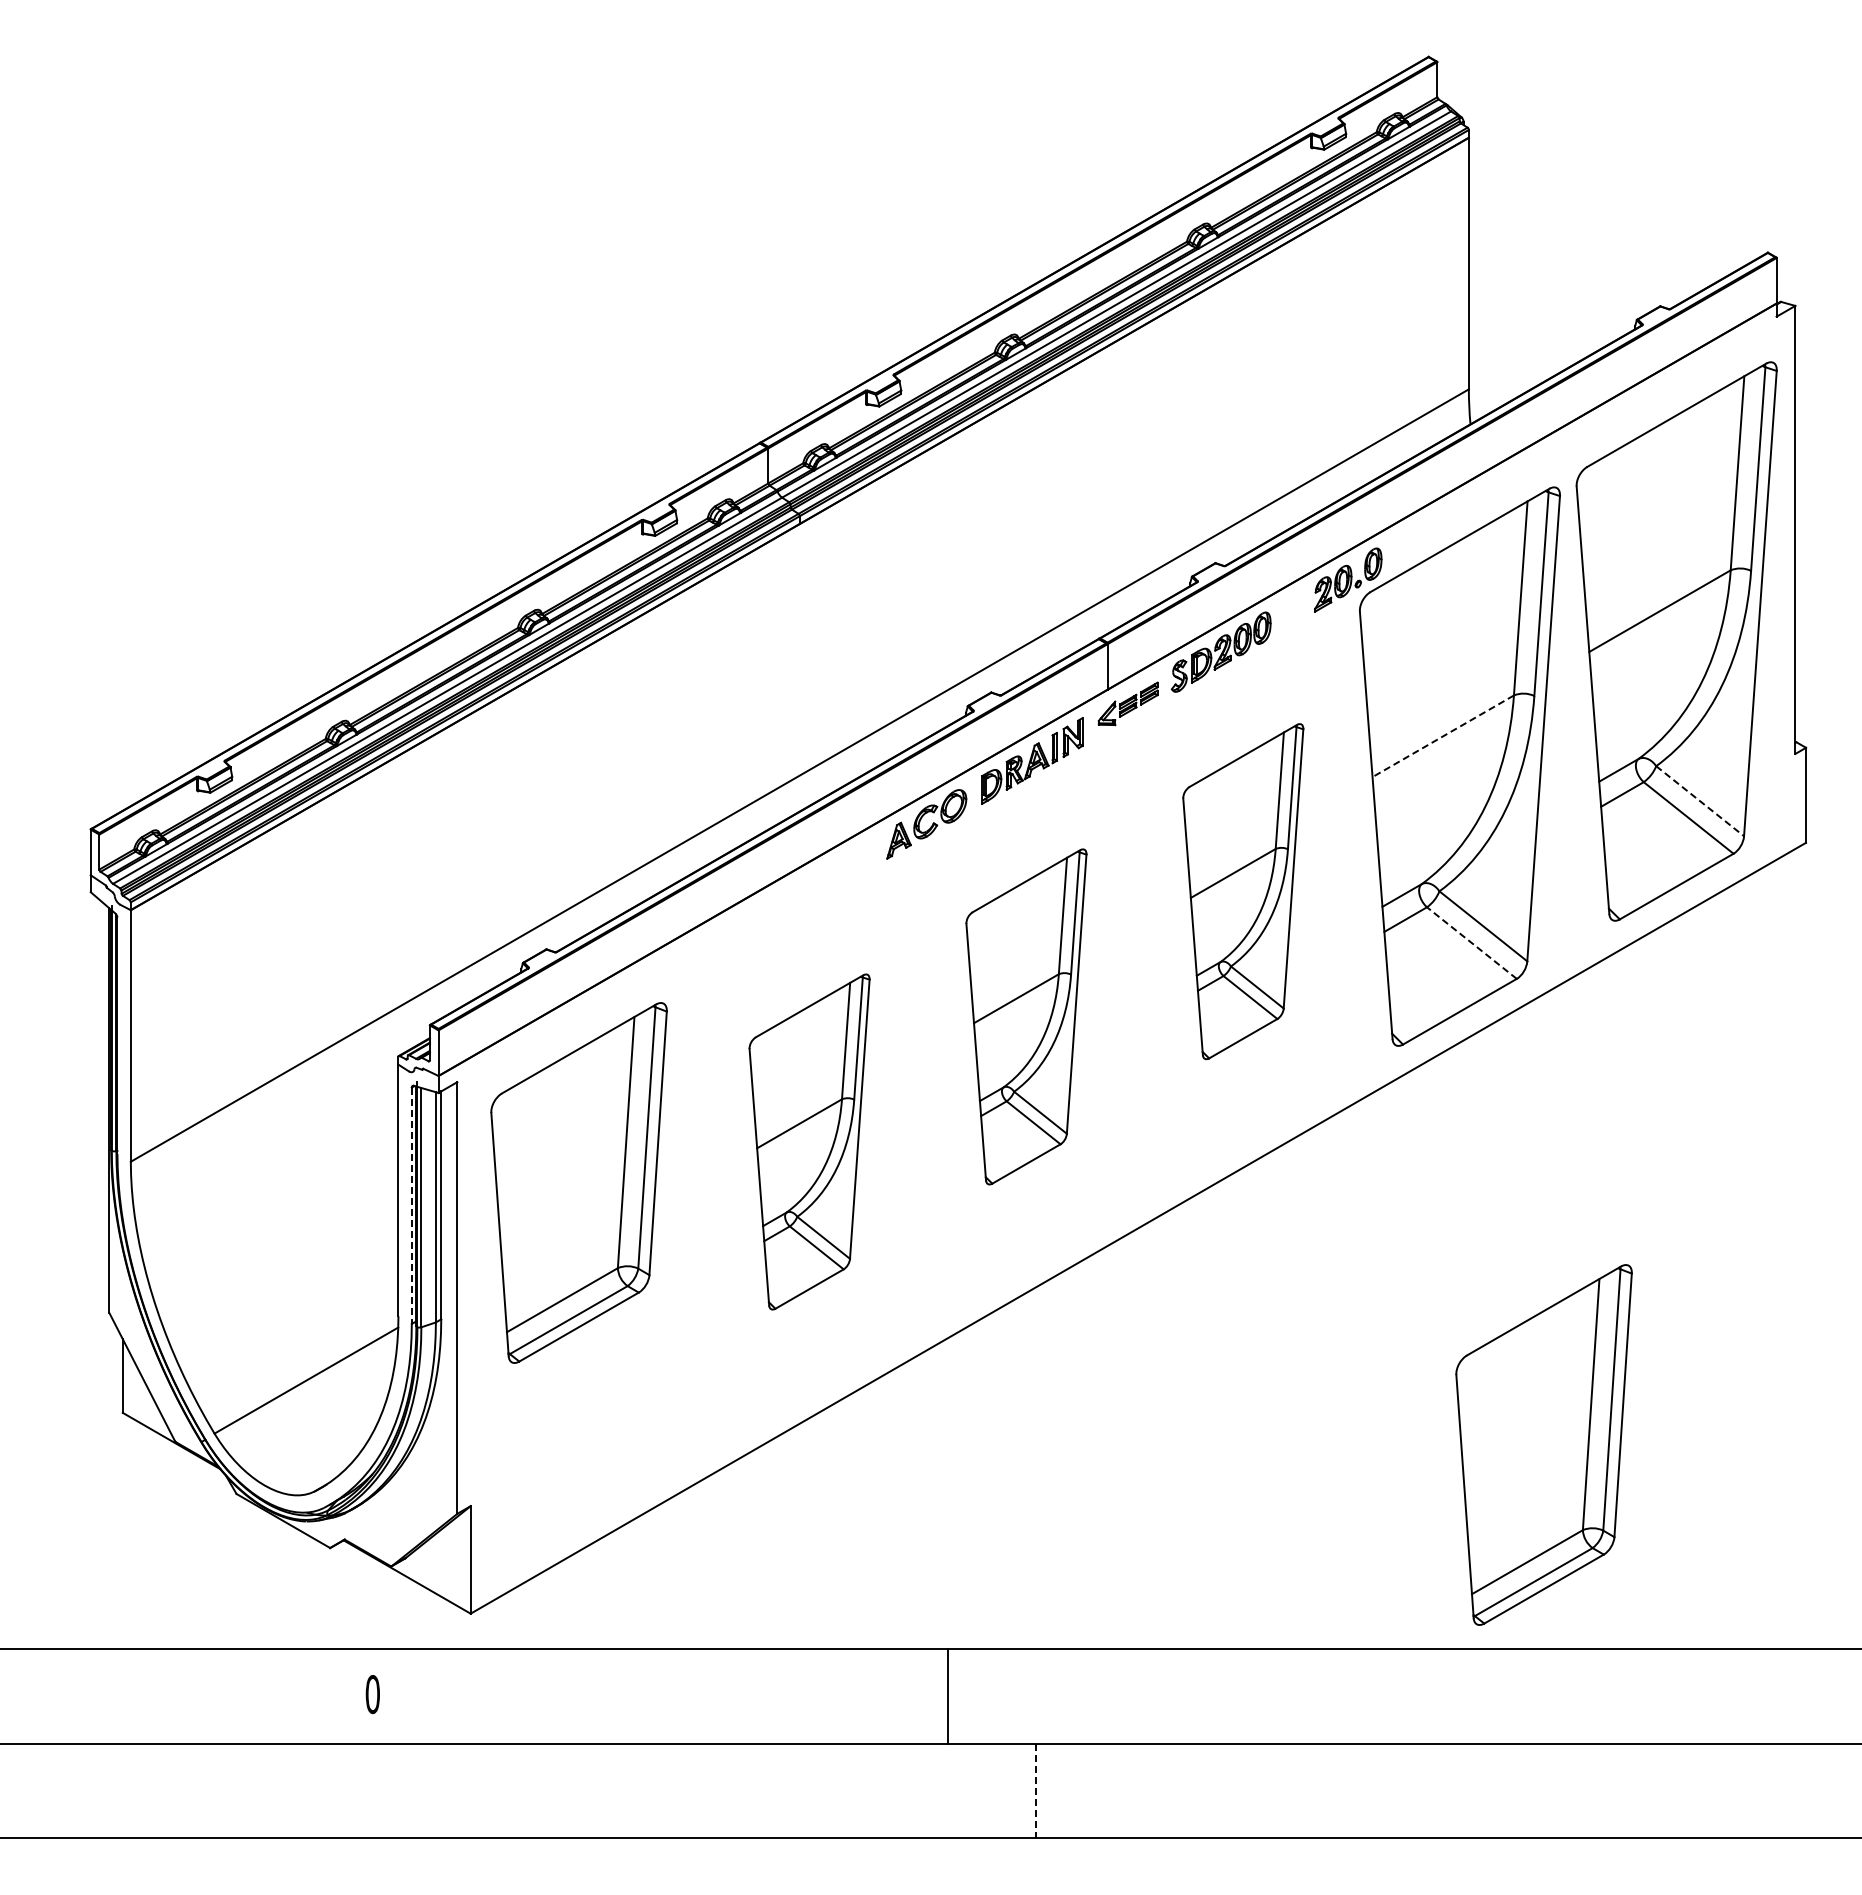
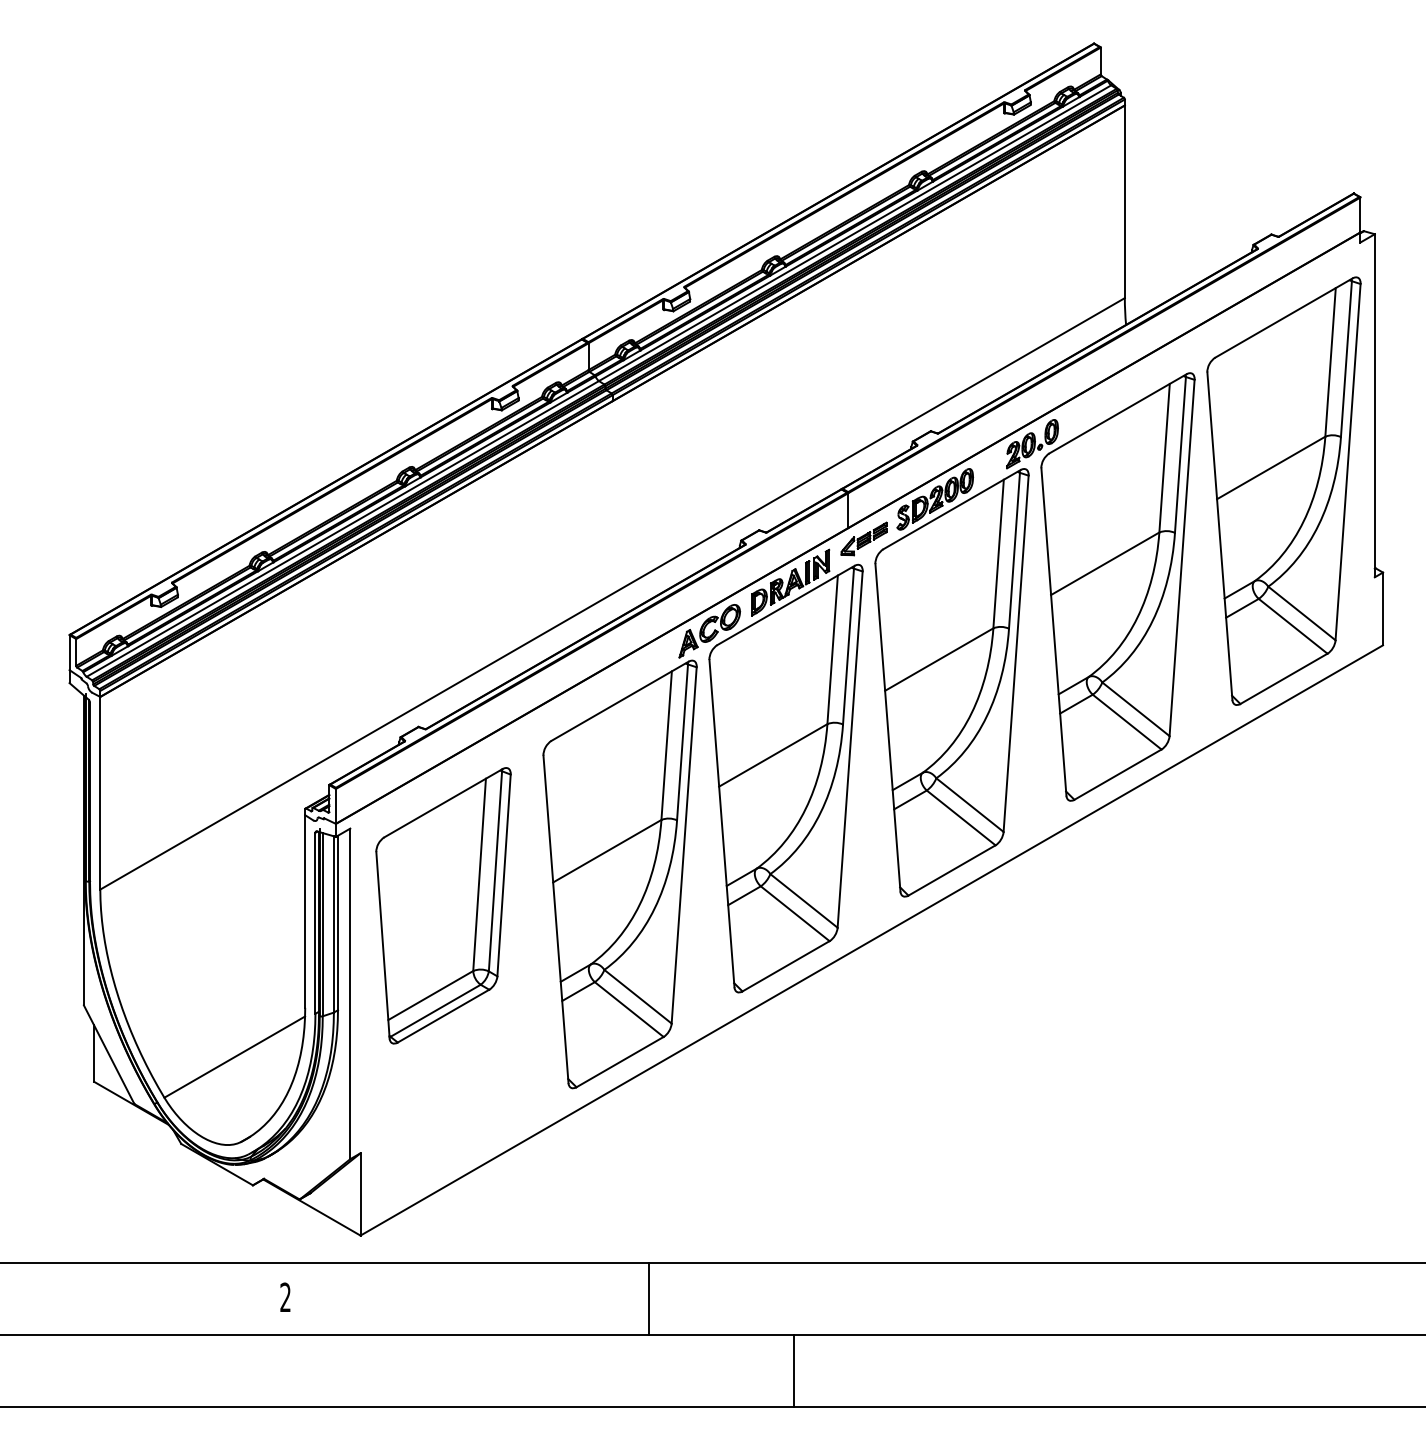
line: (1443, 736) -> (1105, 563), dashed -> solid
line: (1700, 801) -> (1302, 613), dashed -> solid
part: (1243, 891) -> (952, 682), size x1.67
line: (1471, 942) -> (1126, 721), dashed -> solid
part: (1026, 1016) -> (786, 778), size x1.67
part: (809, 1141) -> (619, 874), size x1.67
line: (411, 1206) -> (315, 923), dashed -> solid
part: (1543, 1444) -> (1181, 1106), removed
text: (372, 1694) -> (285, 1297), 0 -> 2
line: (948, 1695) -> (649, 1298), moved
line: (1036, 1791) -> (793, 1371), dashed -> solid

